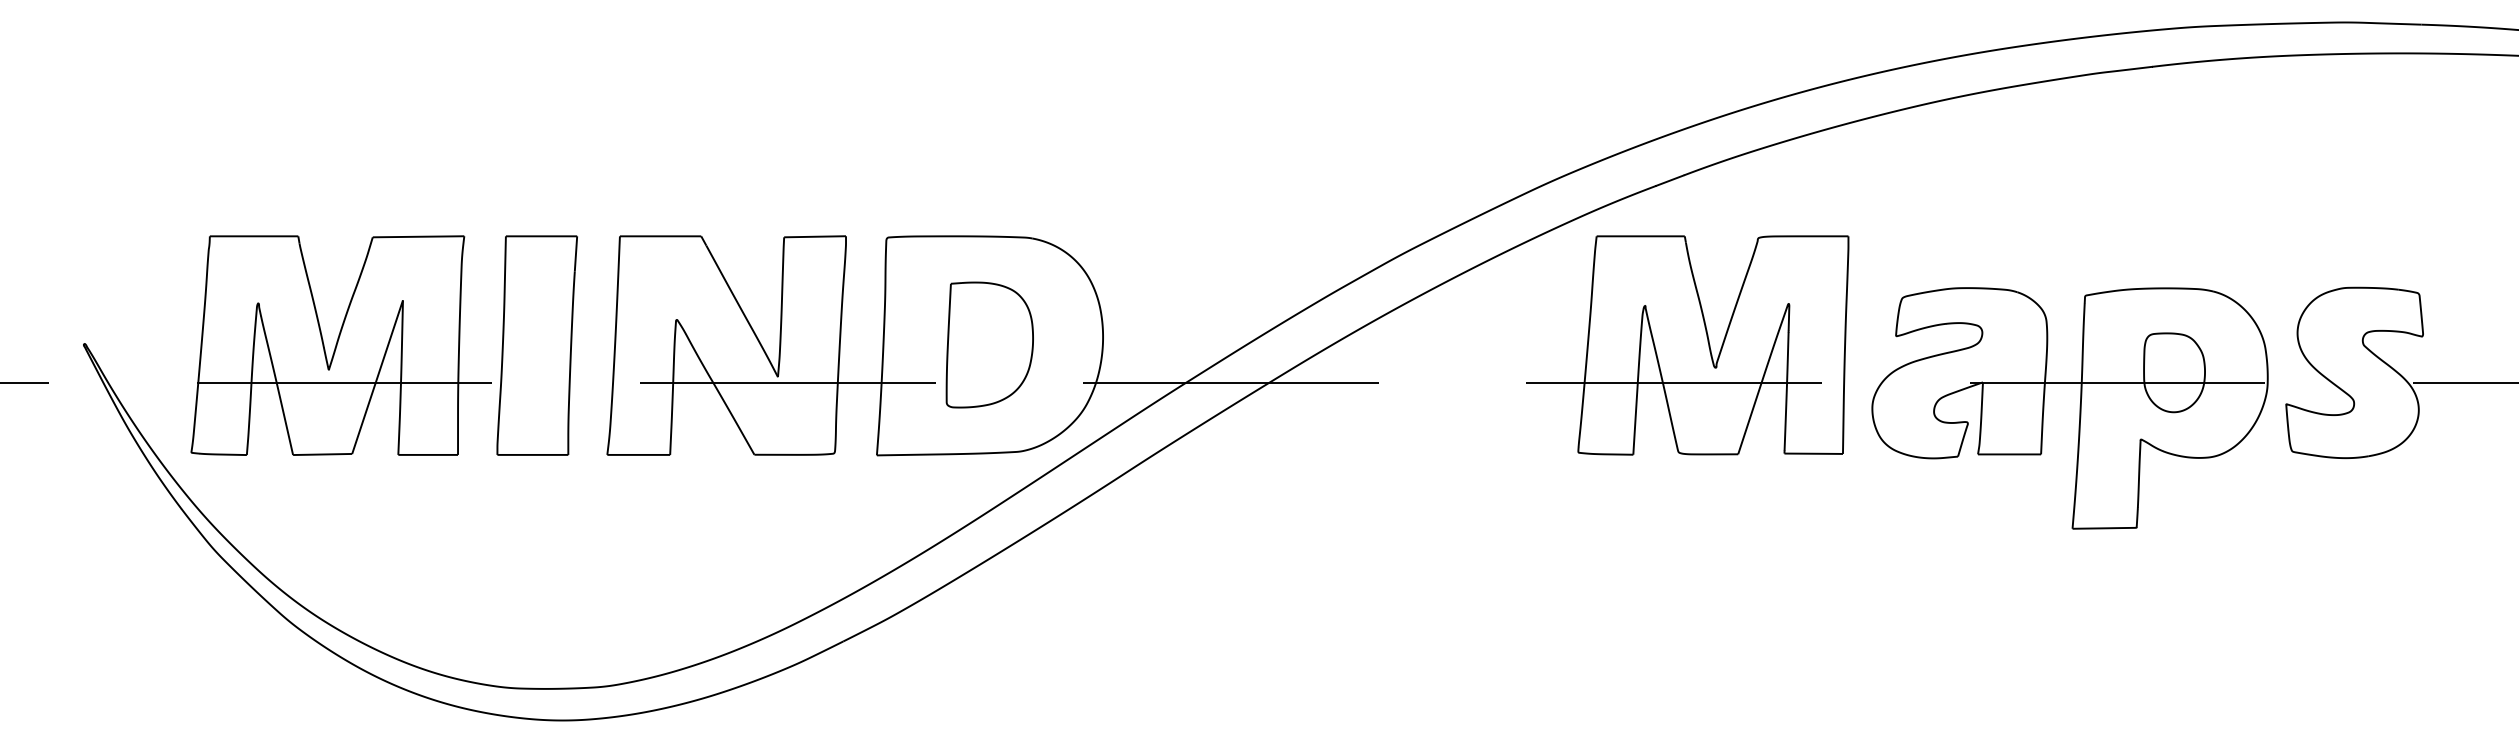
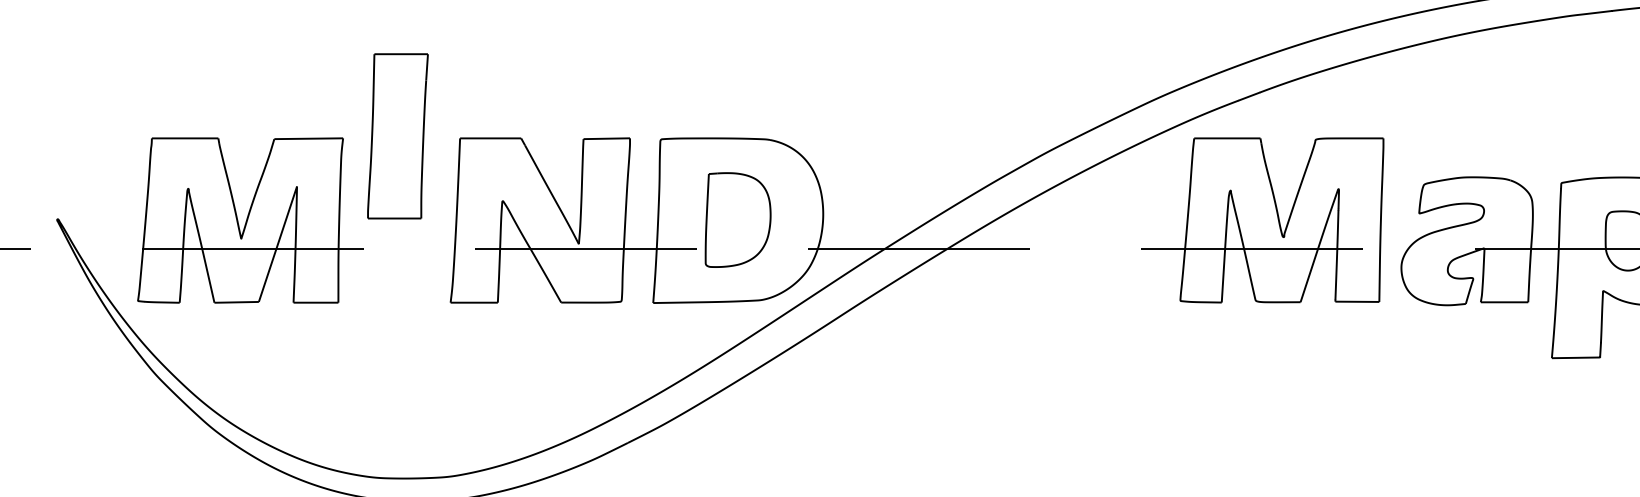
part: (536, 345) -> (397, 136), moved

